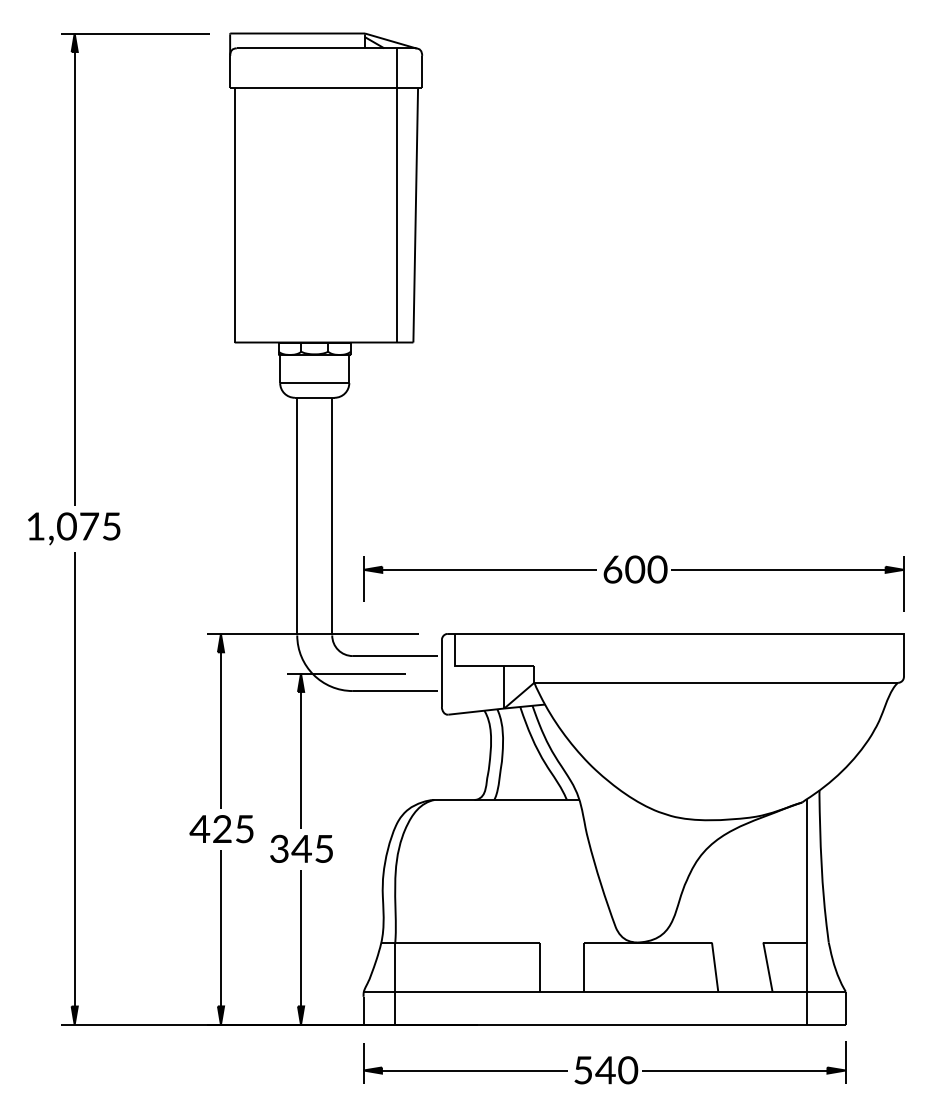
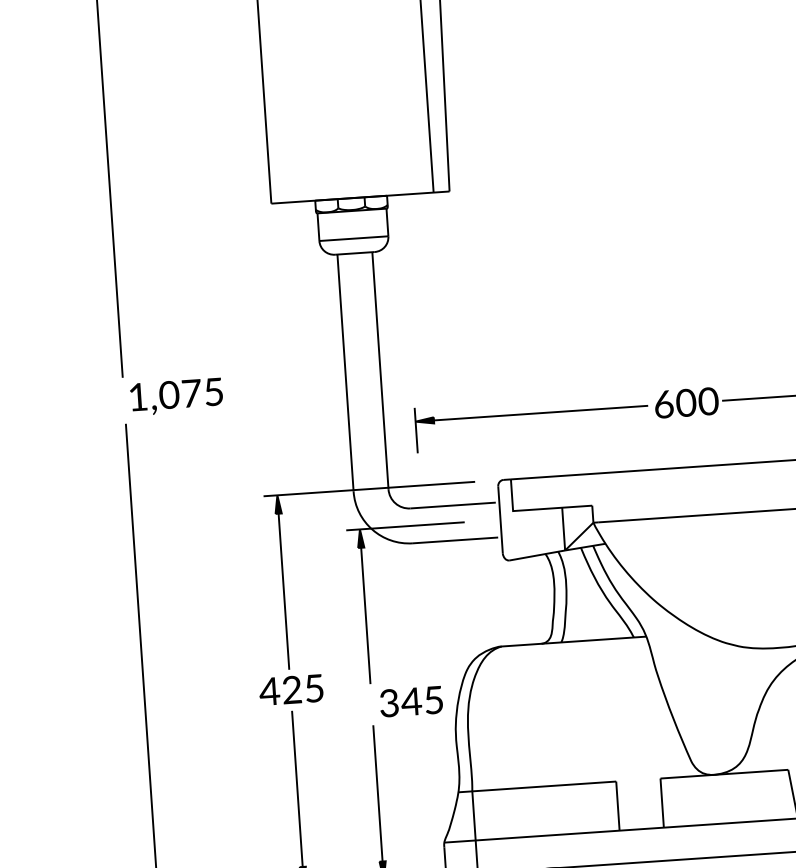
text: (74, 528) -> (176, 396), moved
text: (301, 848) -> (411, 701), moved

